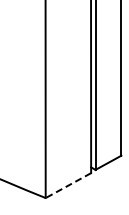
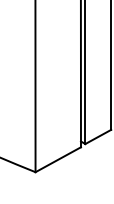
line: (68, 185) -> (58, 159), dashed -> solid

